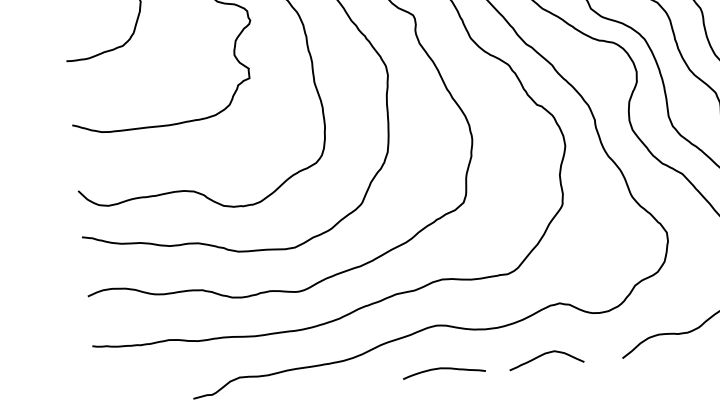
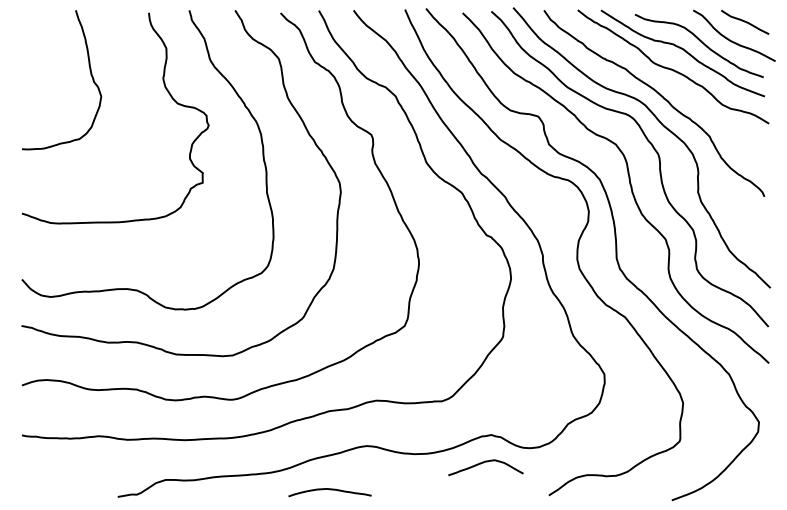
curve: (543, 355) -> (483, 463), moved
curve: (443, 369) -> (329, 490), moved

